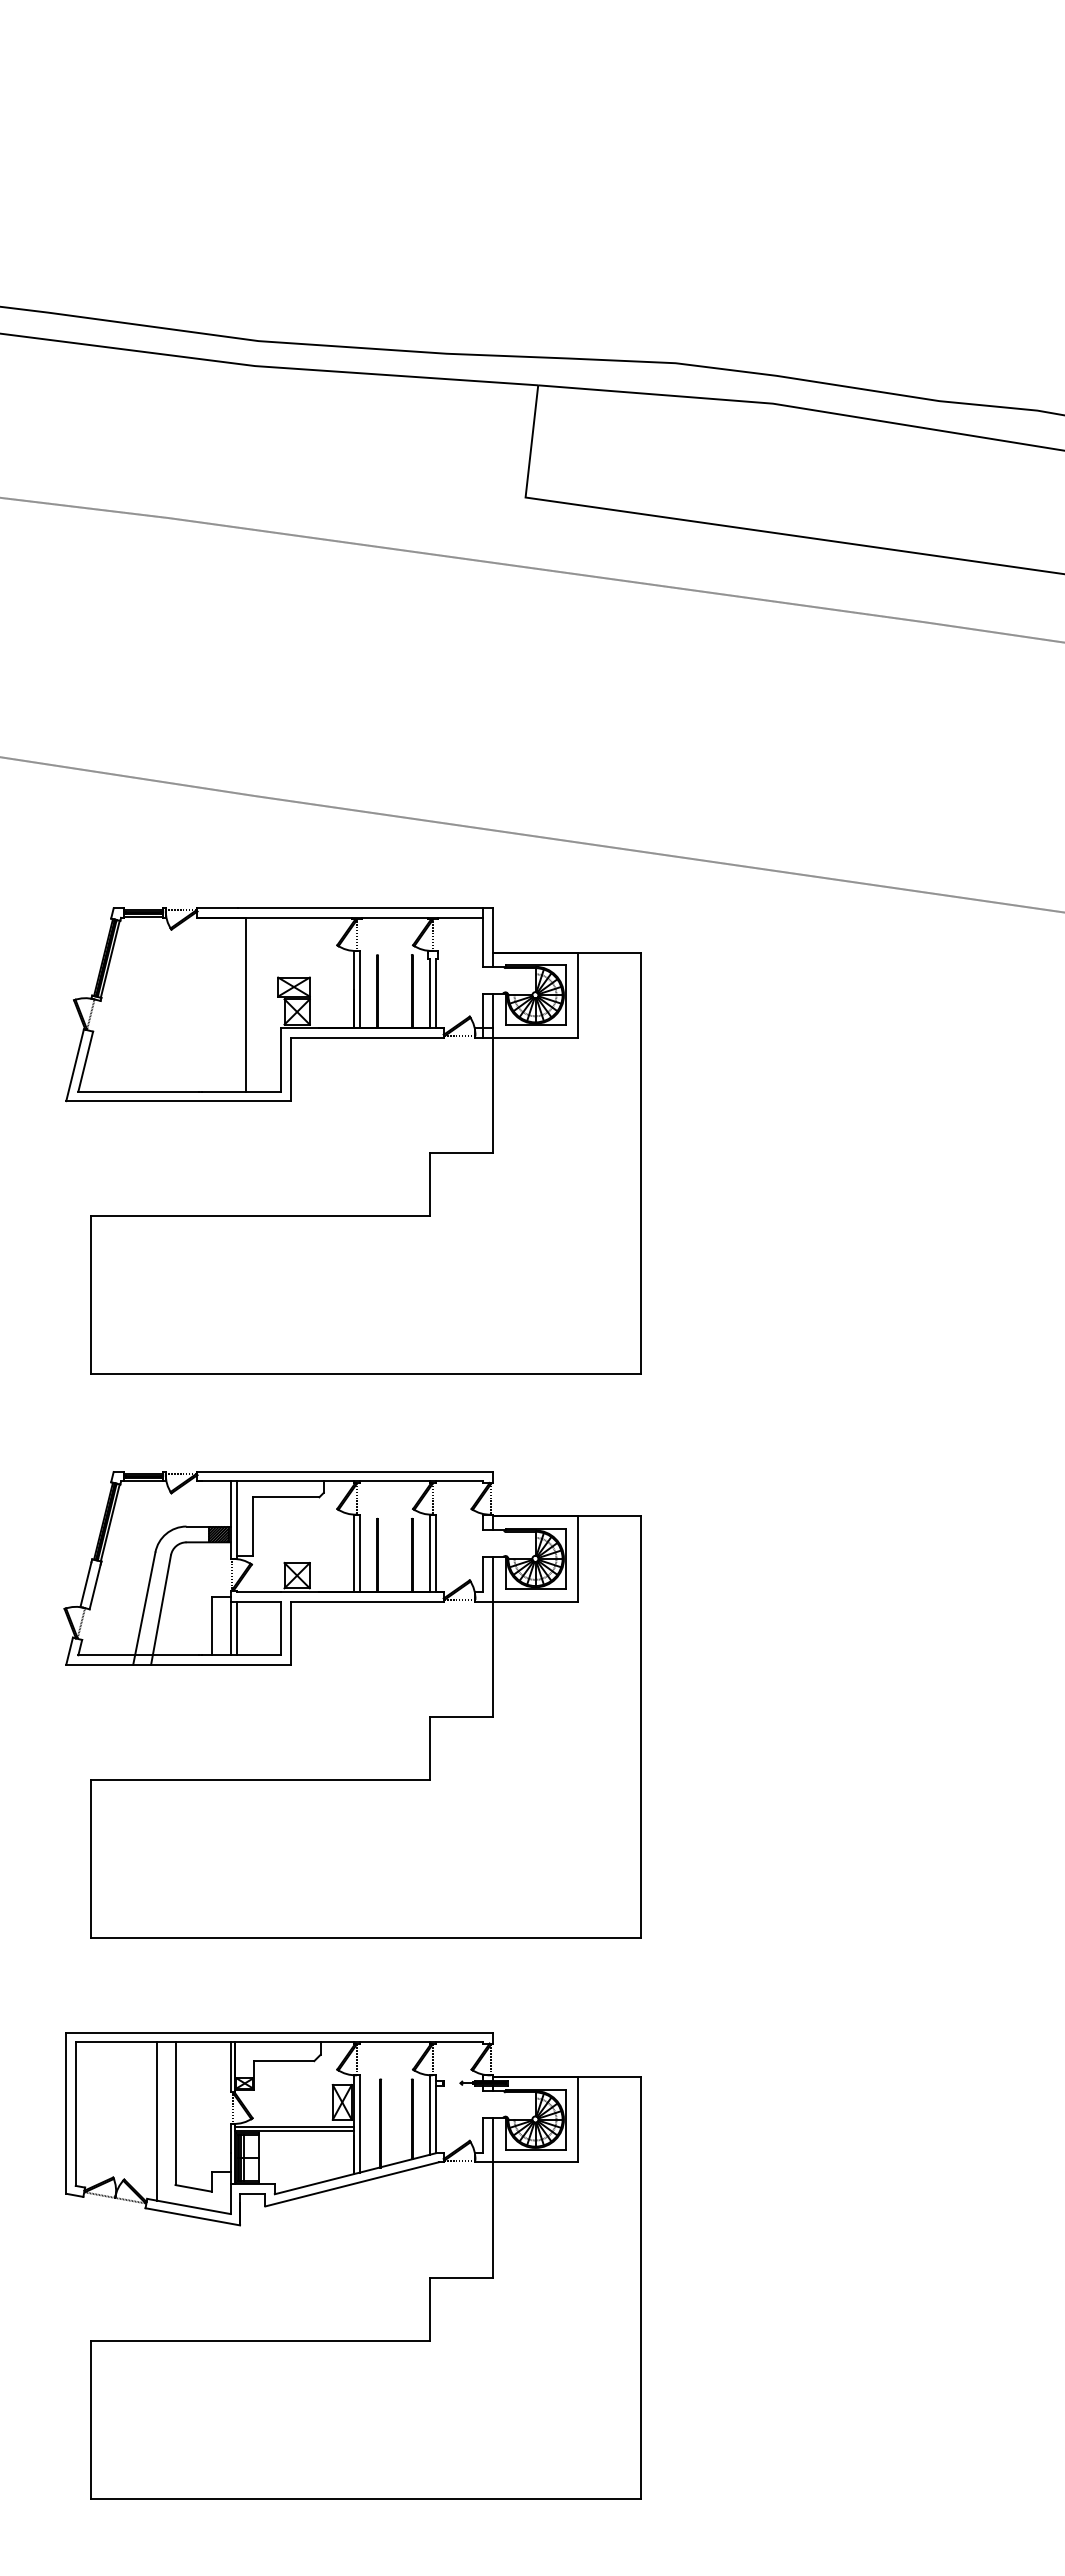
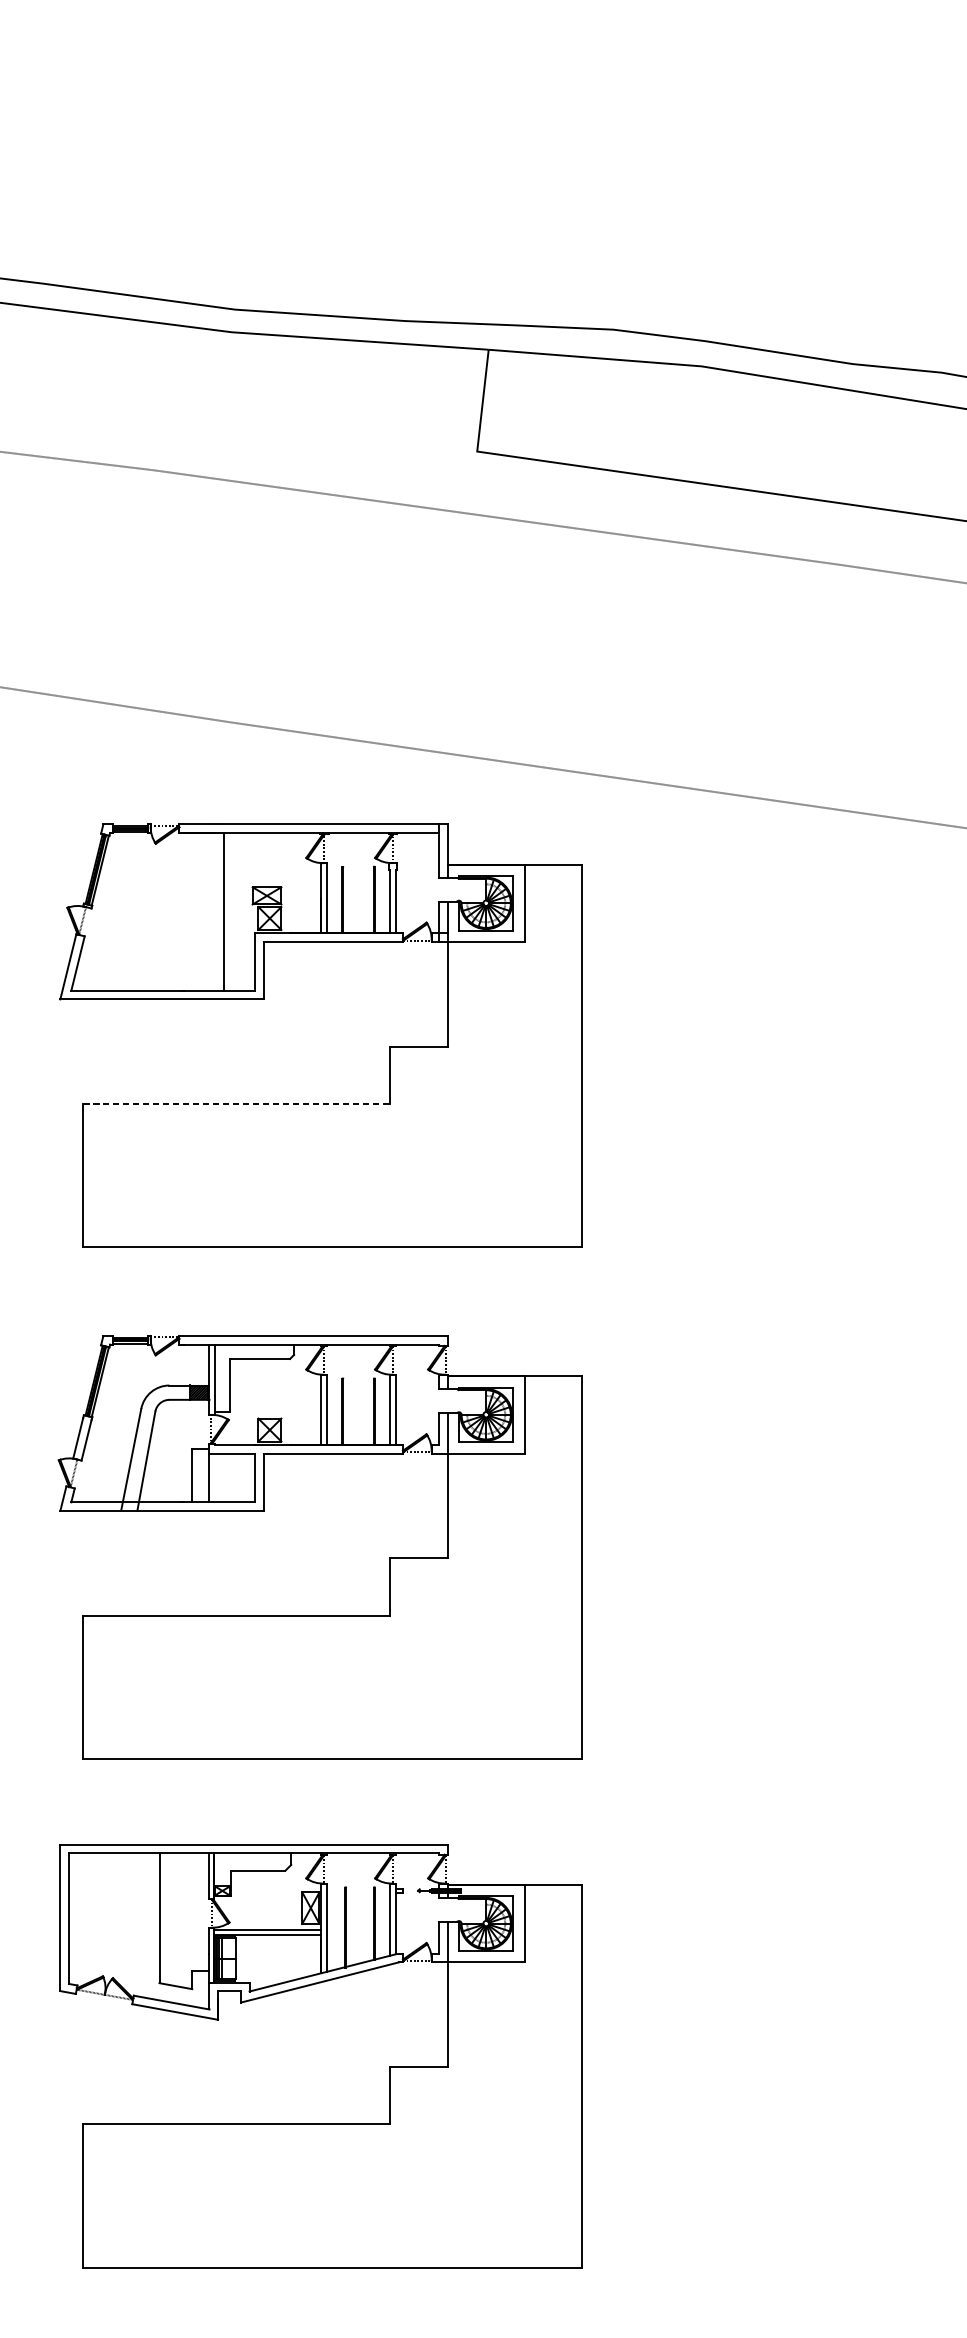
line: (261, 1216) -> (237, 1104), solid -> dashed
line: (236, 1628) -> (214, 1478), removed
line: (156, 2121) -> (142, 1925), removed

